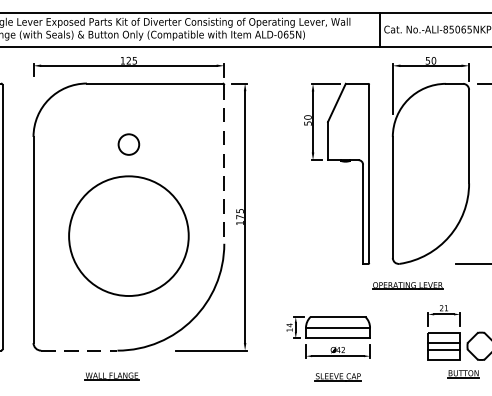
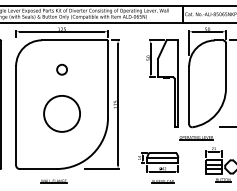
line: (225, 164) -> (108, 79), dashed -> solid
circle: (129, 235) -> (62, 113), size x0.62
line: (79, 351) -> (38, 169), dashed -> solid

